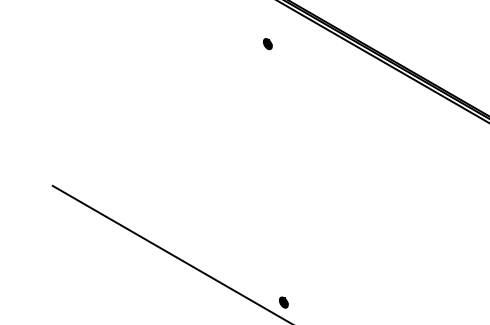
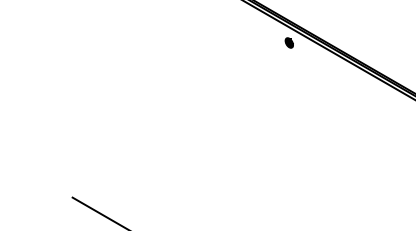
part: (267, 44) -> (289, 43), moved

